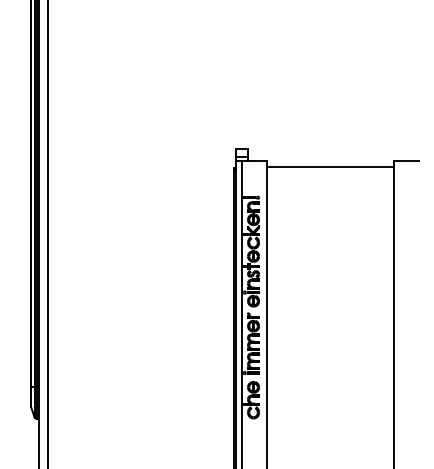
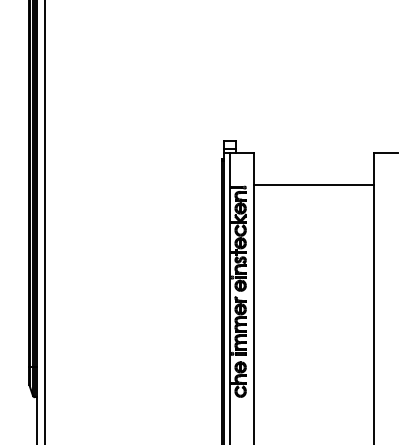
line: (330, 167) -> (313, 184), moved

